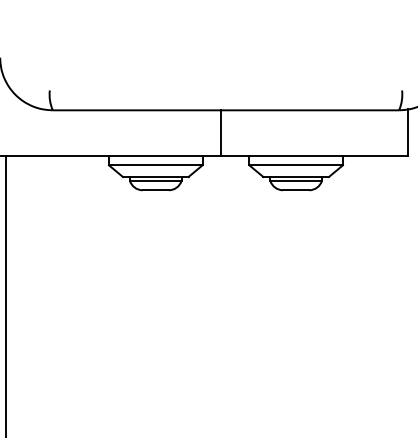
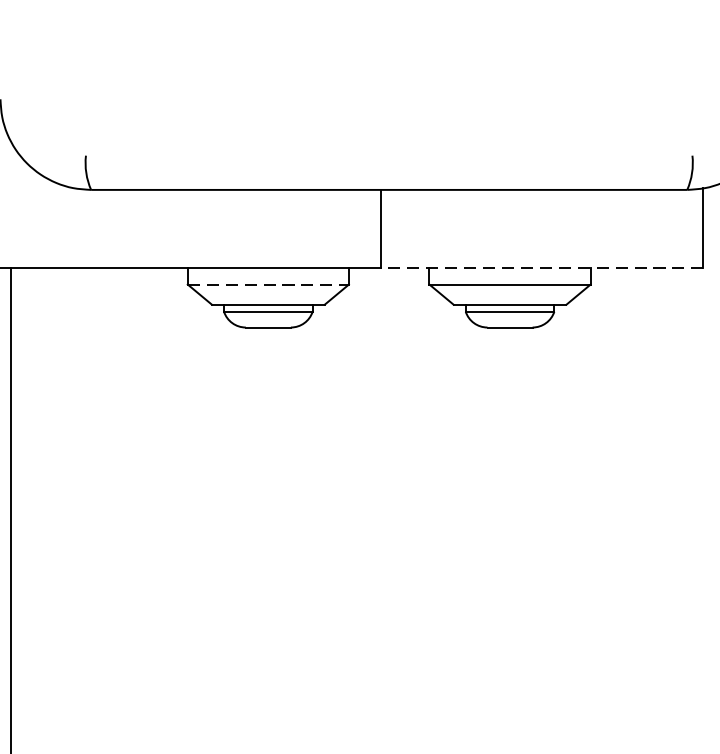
line: (314, 155) -> (541, 267), solid -> dashed
line: (155, 165) -> (267, 284), solid -> dashed

